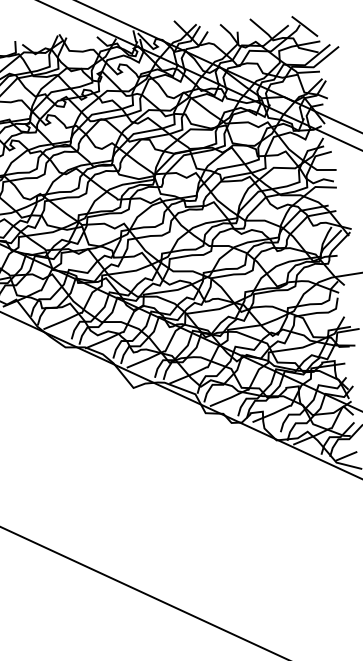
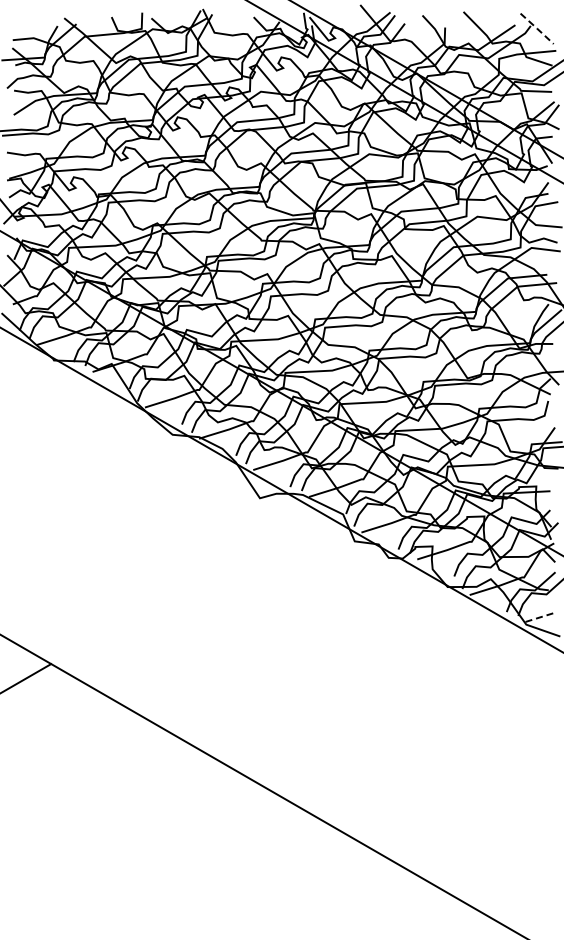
line: (305, 26) -> (537, 28), solid -> dashed
line: (346, 456) -> (540, 617), solid -> dashed

